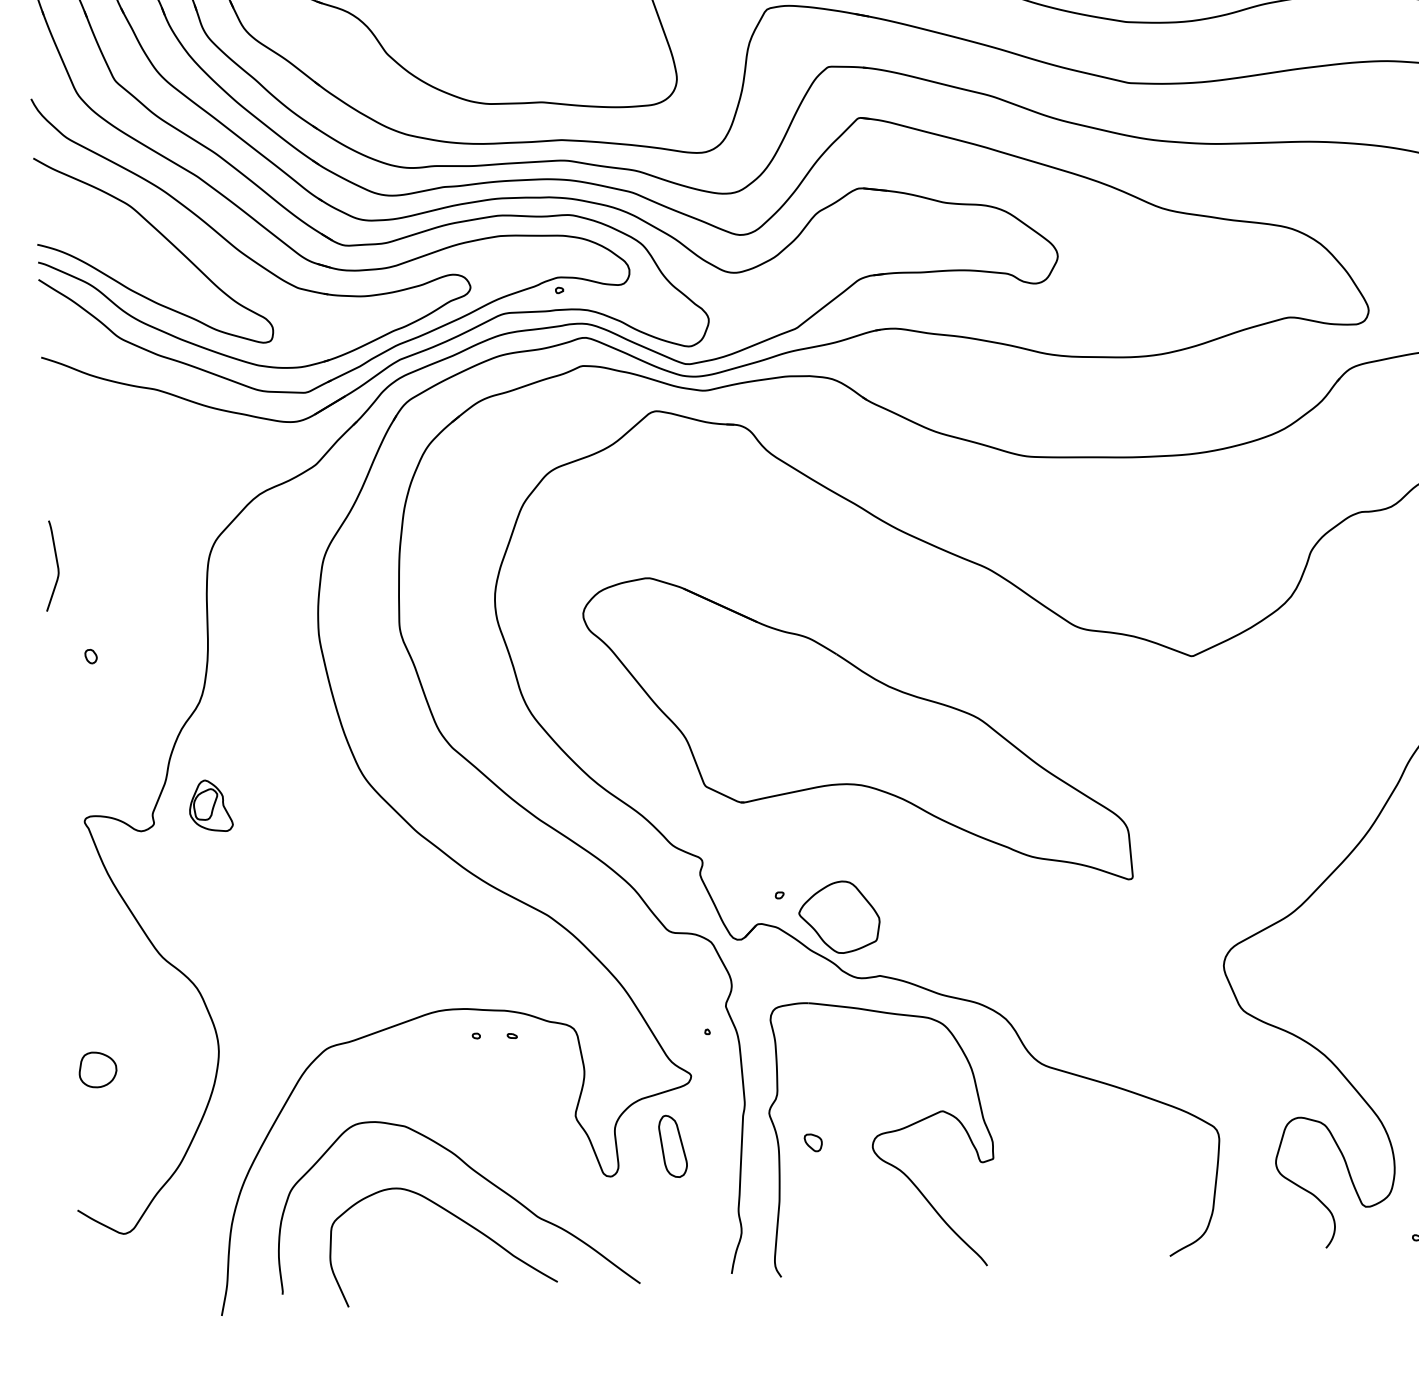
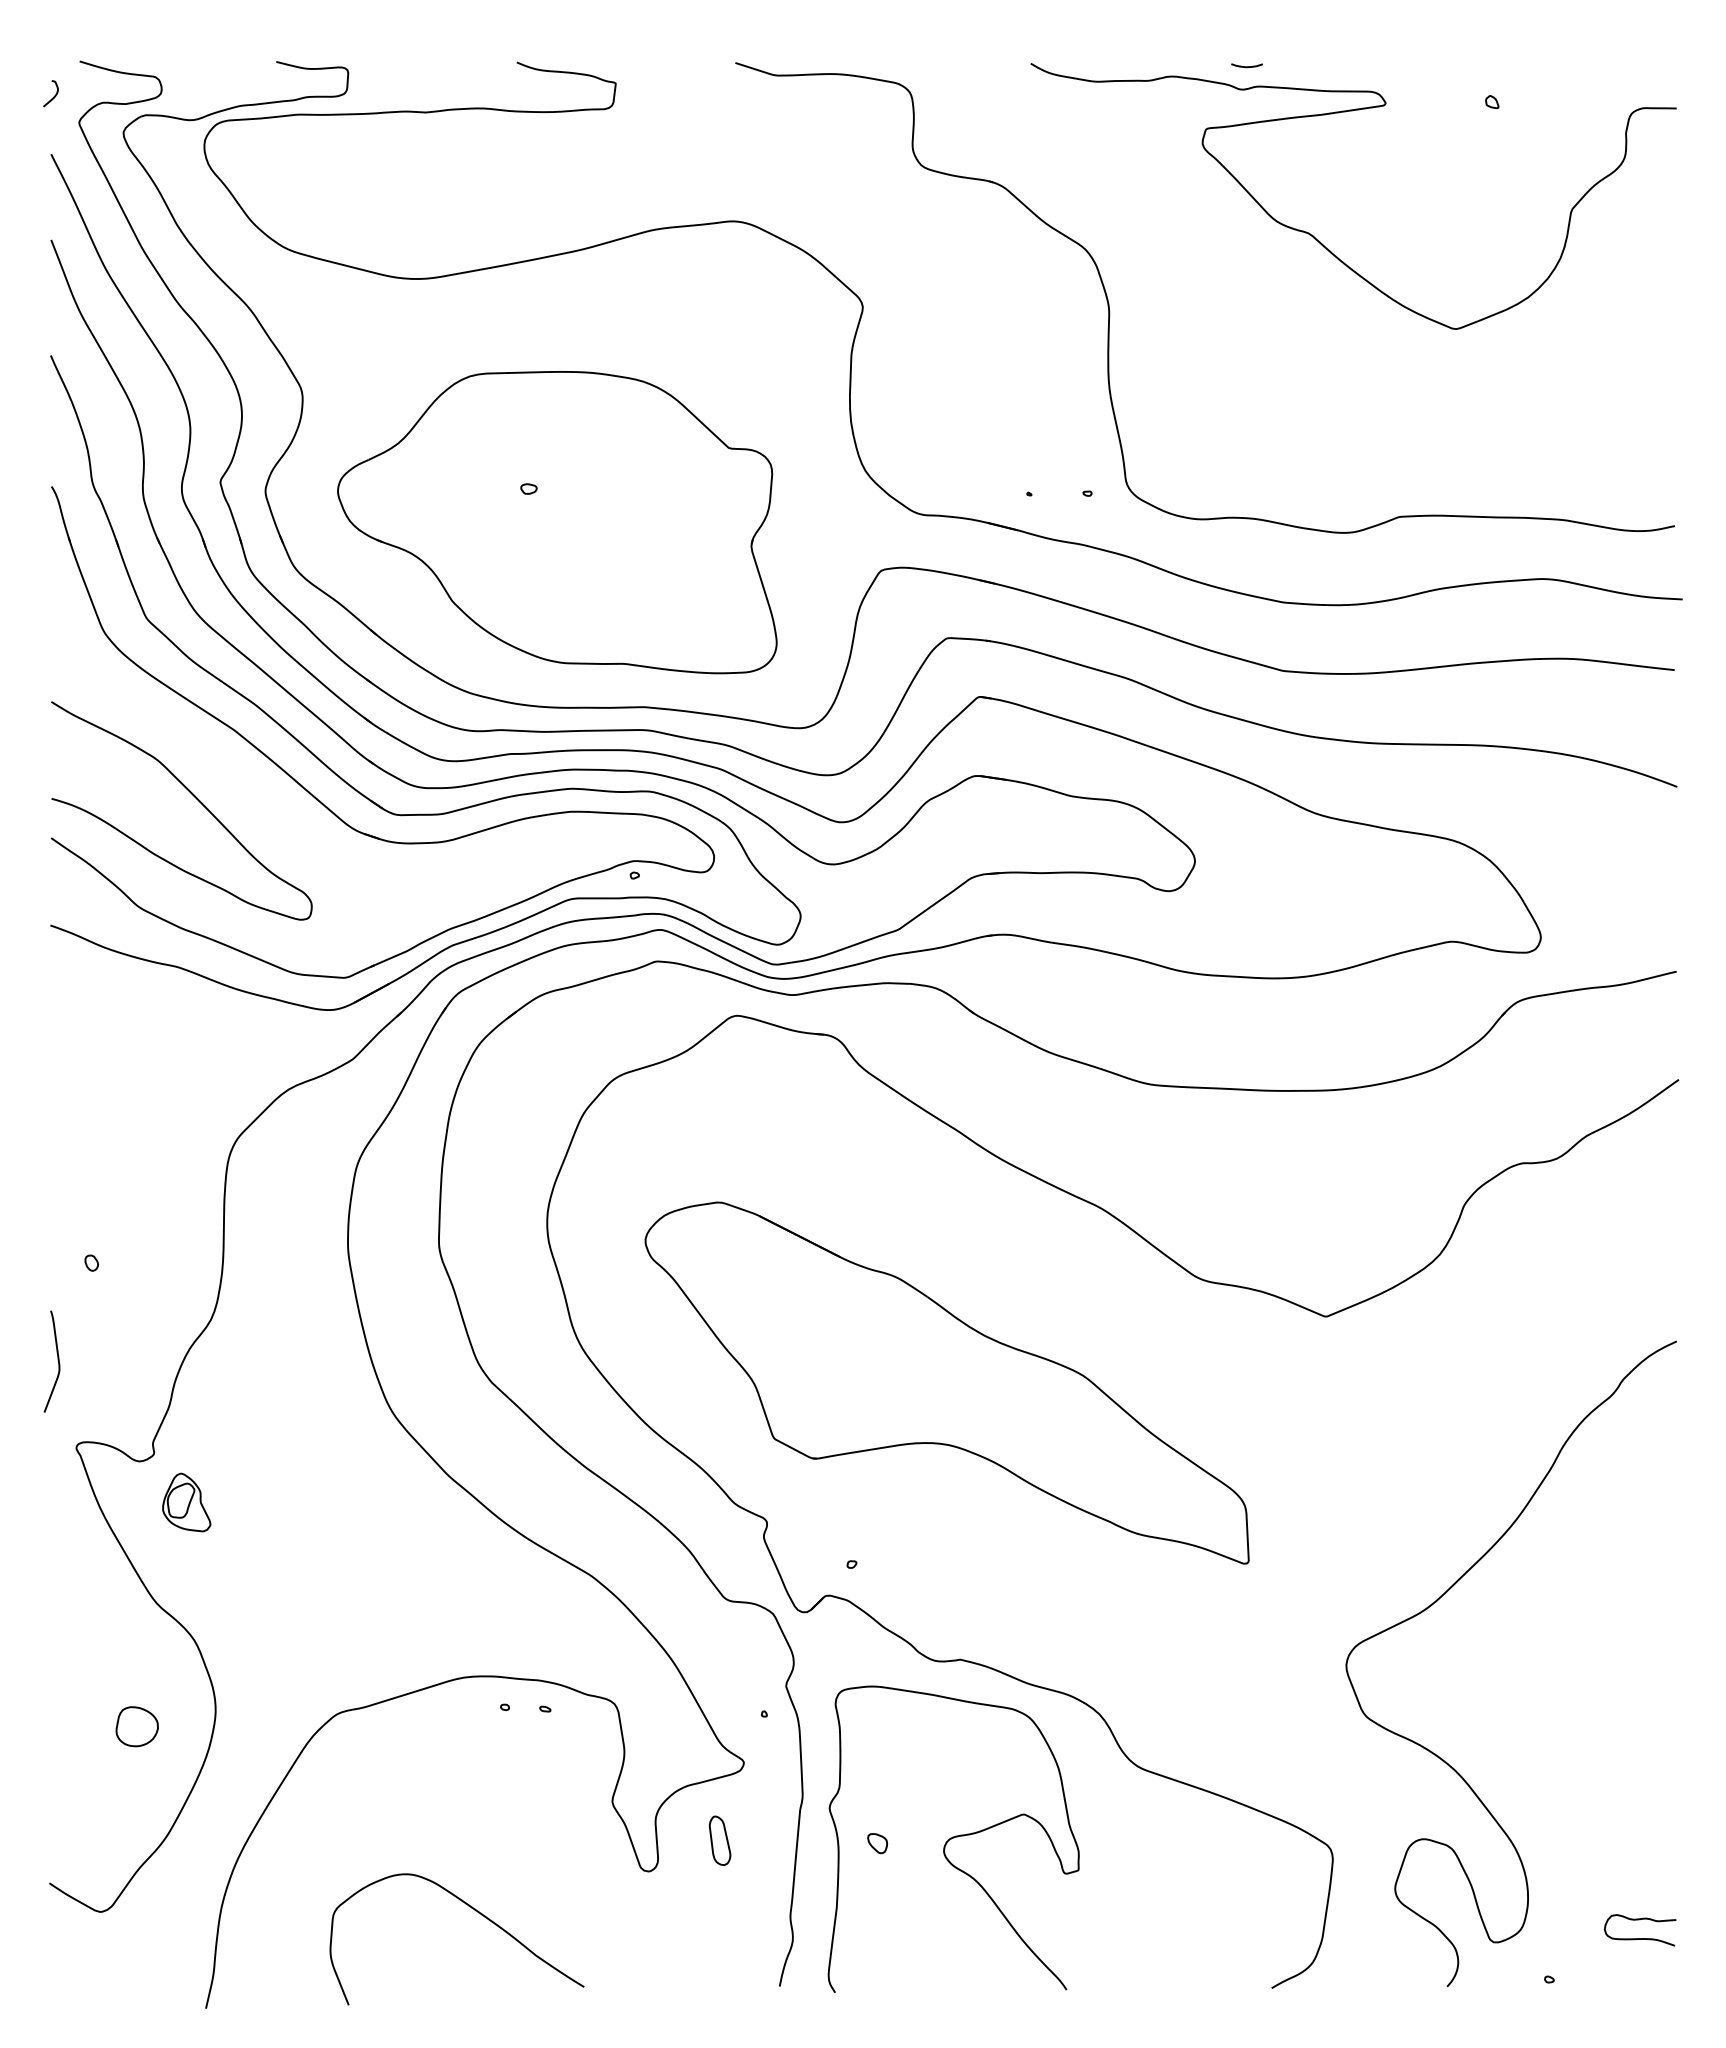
part: (239, 249) -> (278, 814), removed
curve: (56, 564) -> (57, 1360), moved
part: (210, 806) -> (186, 1502), moved
part: (839, 917) -> (917, 1592), removed
part: (97, 1069) -> (136, 1726), moved
part: (672, 1146) -> (719, 1840), size x0.7
curve: (476, 1173) -> (498, 1861), removed

